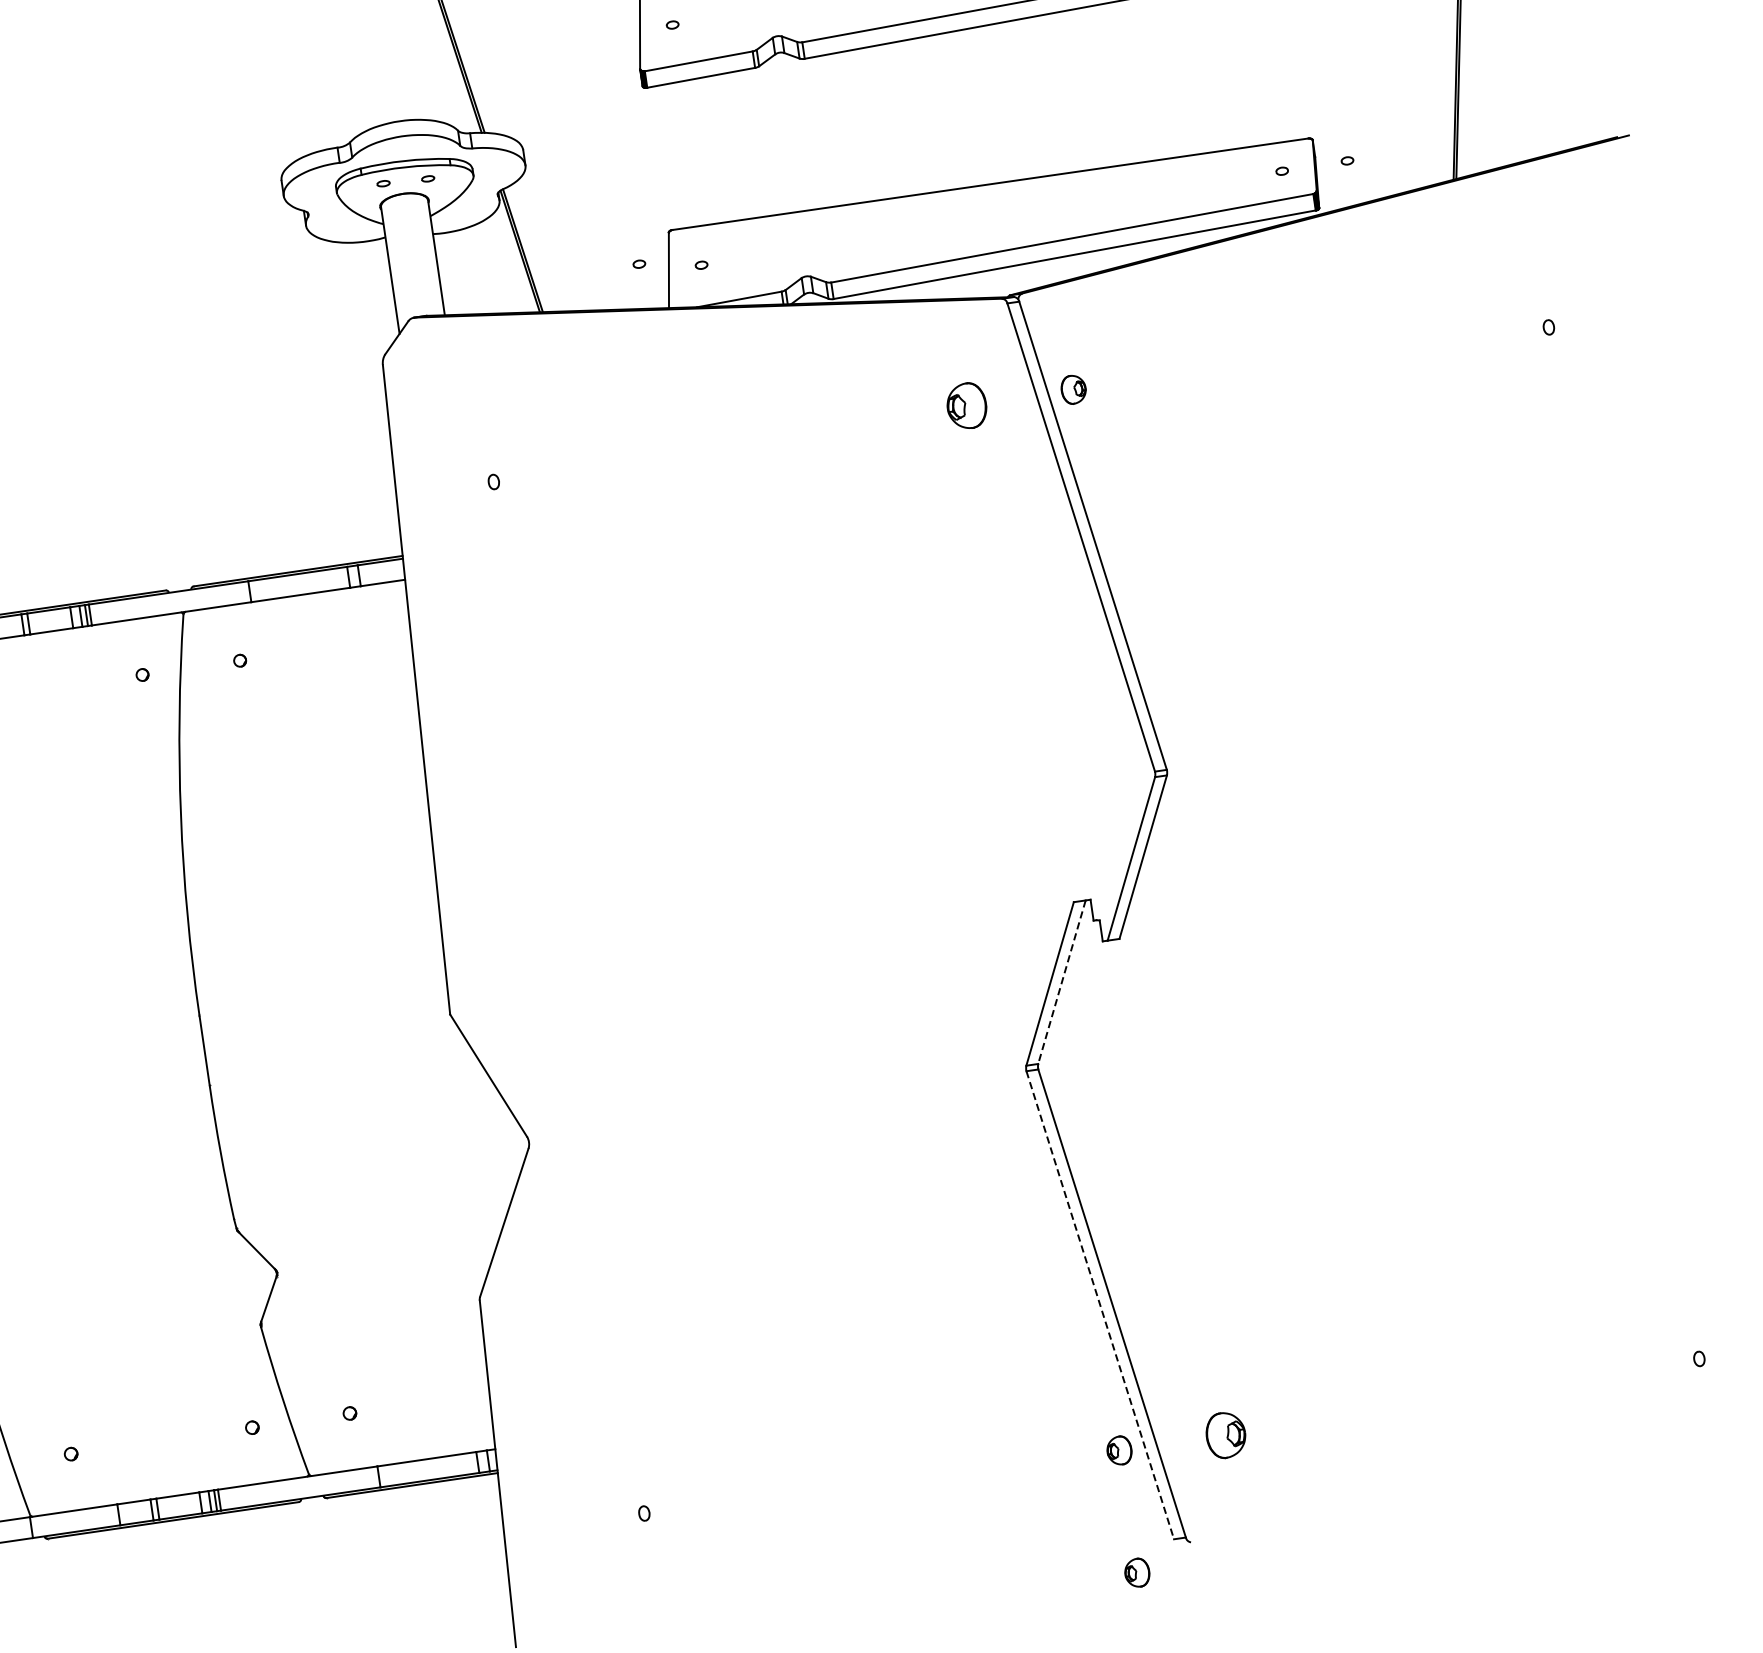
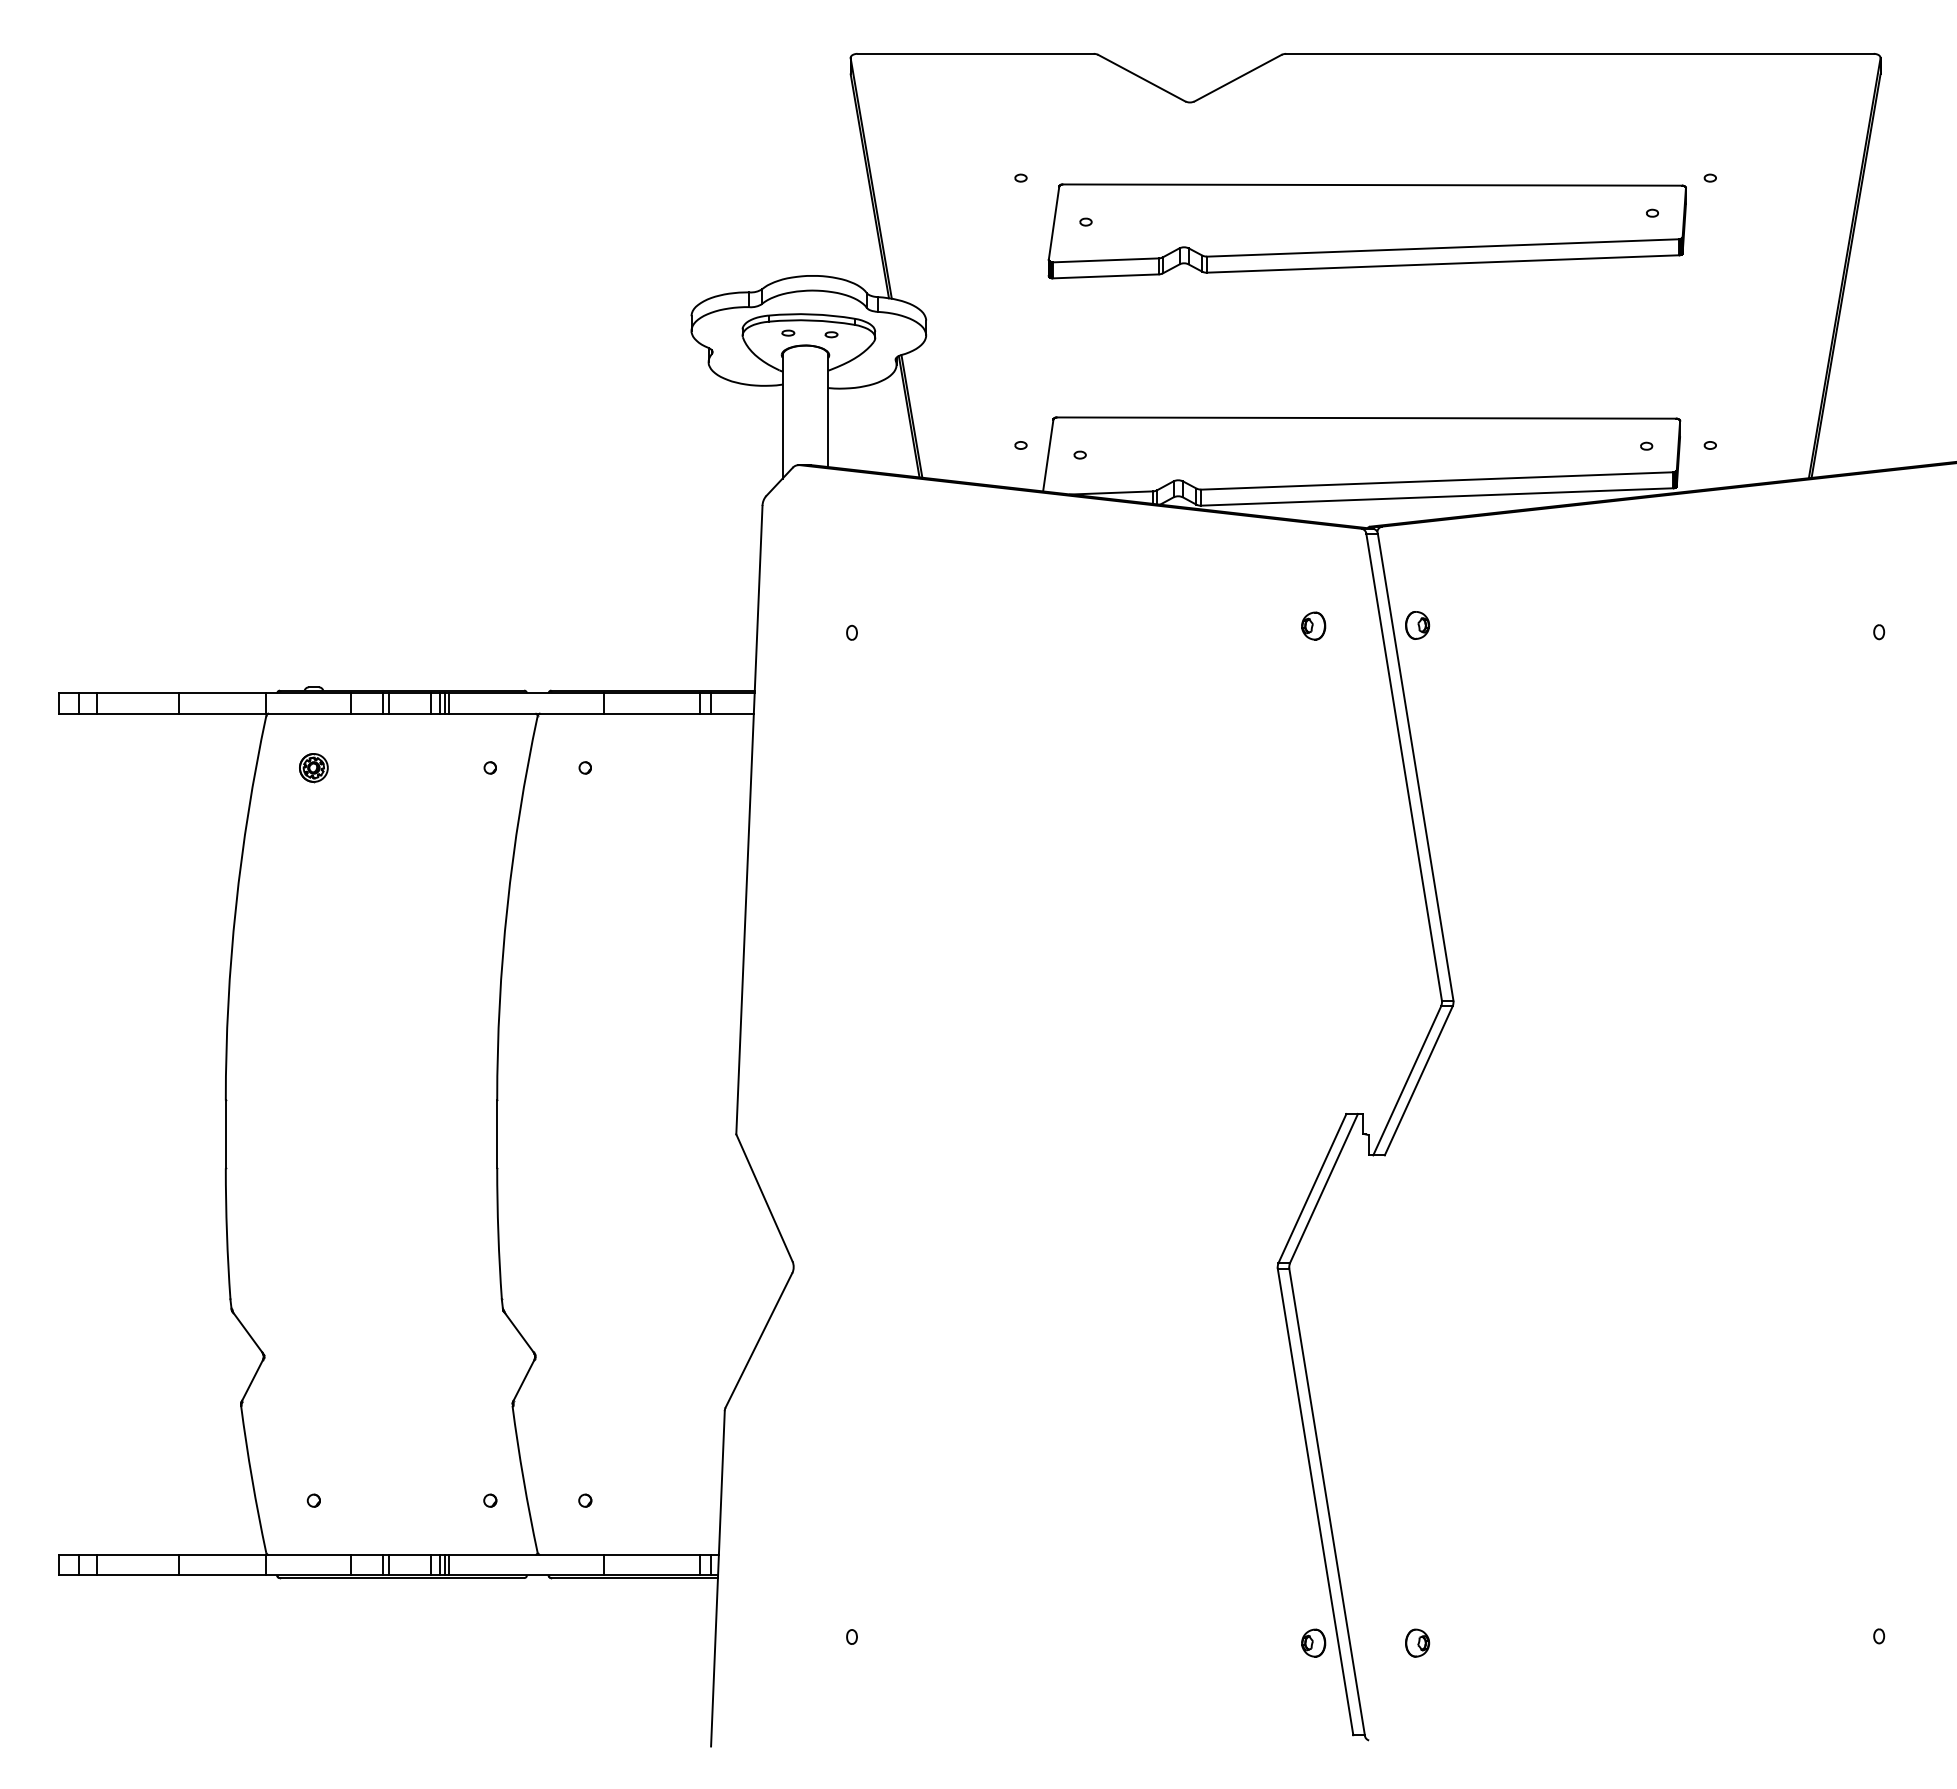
part: (966, 405) -> (1313, 625), size x0.62
line: (1061, 983) -> (1323, 1189), dashed -> solid
line: (1100, 1305) -> (1315, 1502), dashed -> solid
part: (1226, 1434) -> (1417, 1642), size x0.62
part: (1137, 1572) -> (1313, 1761), removed

